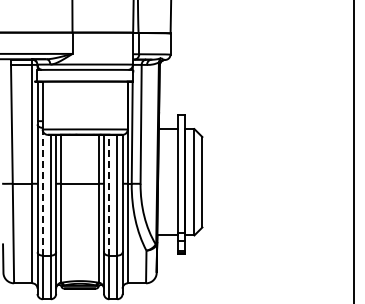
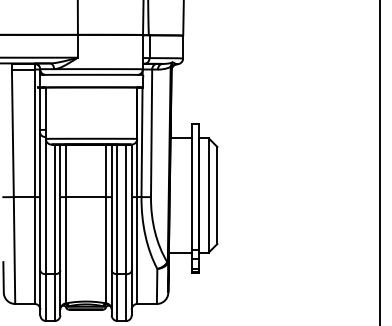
line: (42, 192) -> (45, 206), dashed -> solid
line: (109, 194) -> (117, 208), dashed -> solid

